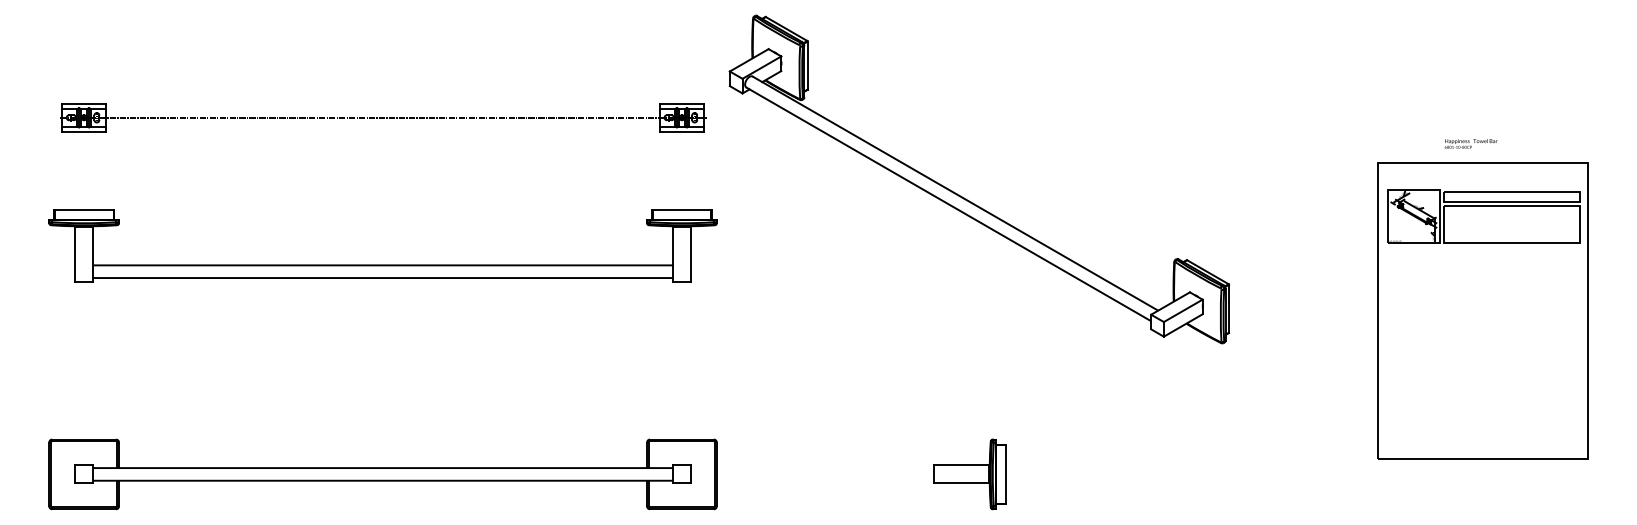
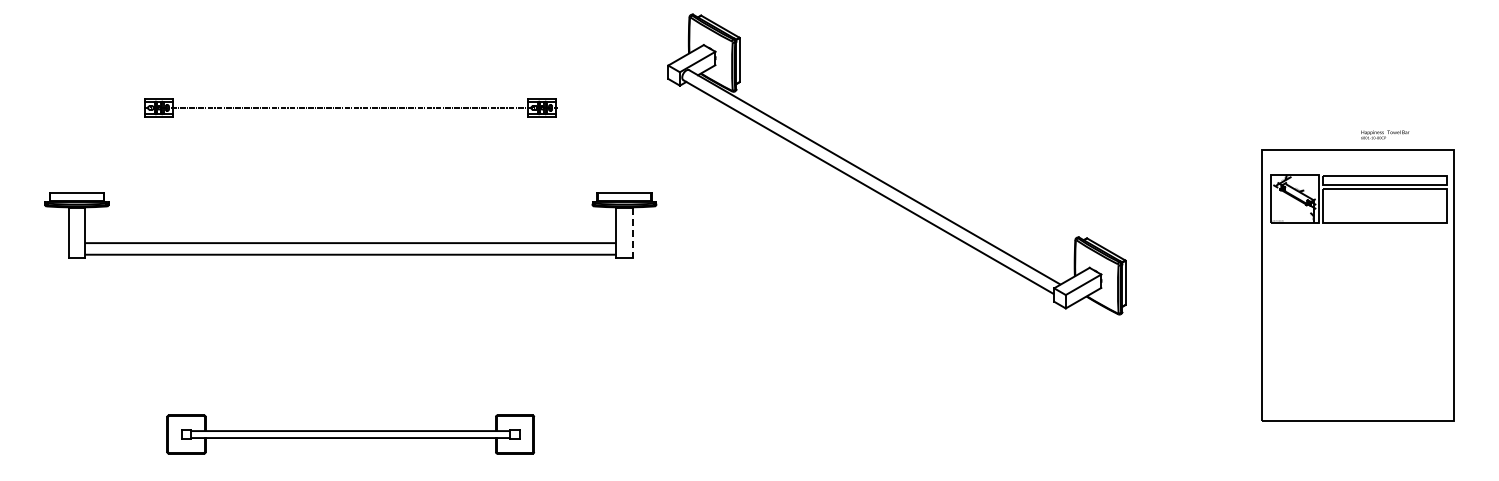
part: (382, 117) -> (350, 107), size x0.7
text: (1471, 143) -> (1385, 134), moved
line: (690, 254) -> (632, 233), solid -> dashed
part: (382, 474) -> (350, 434), size x0.6
part: (970, 474) -> (888, 434), removed

